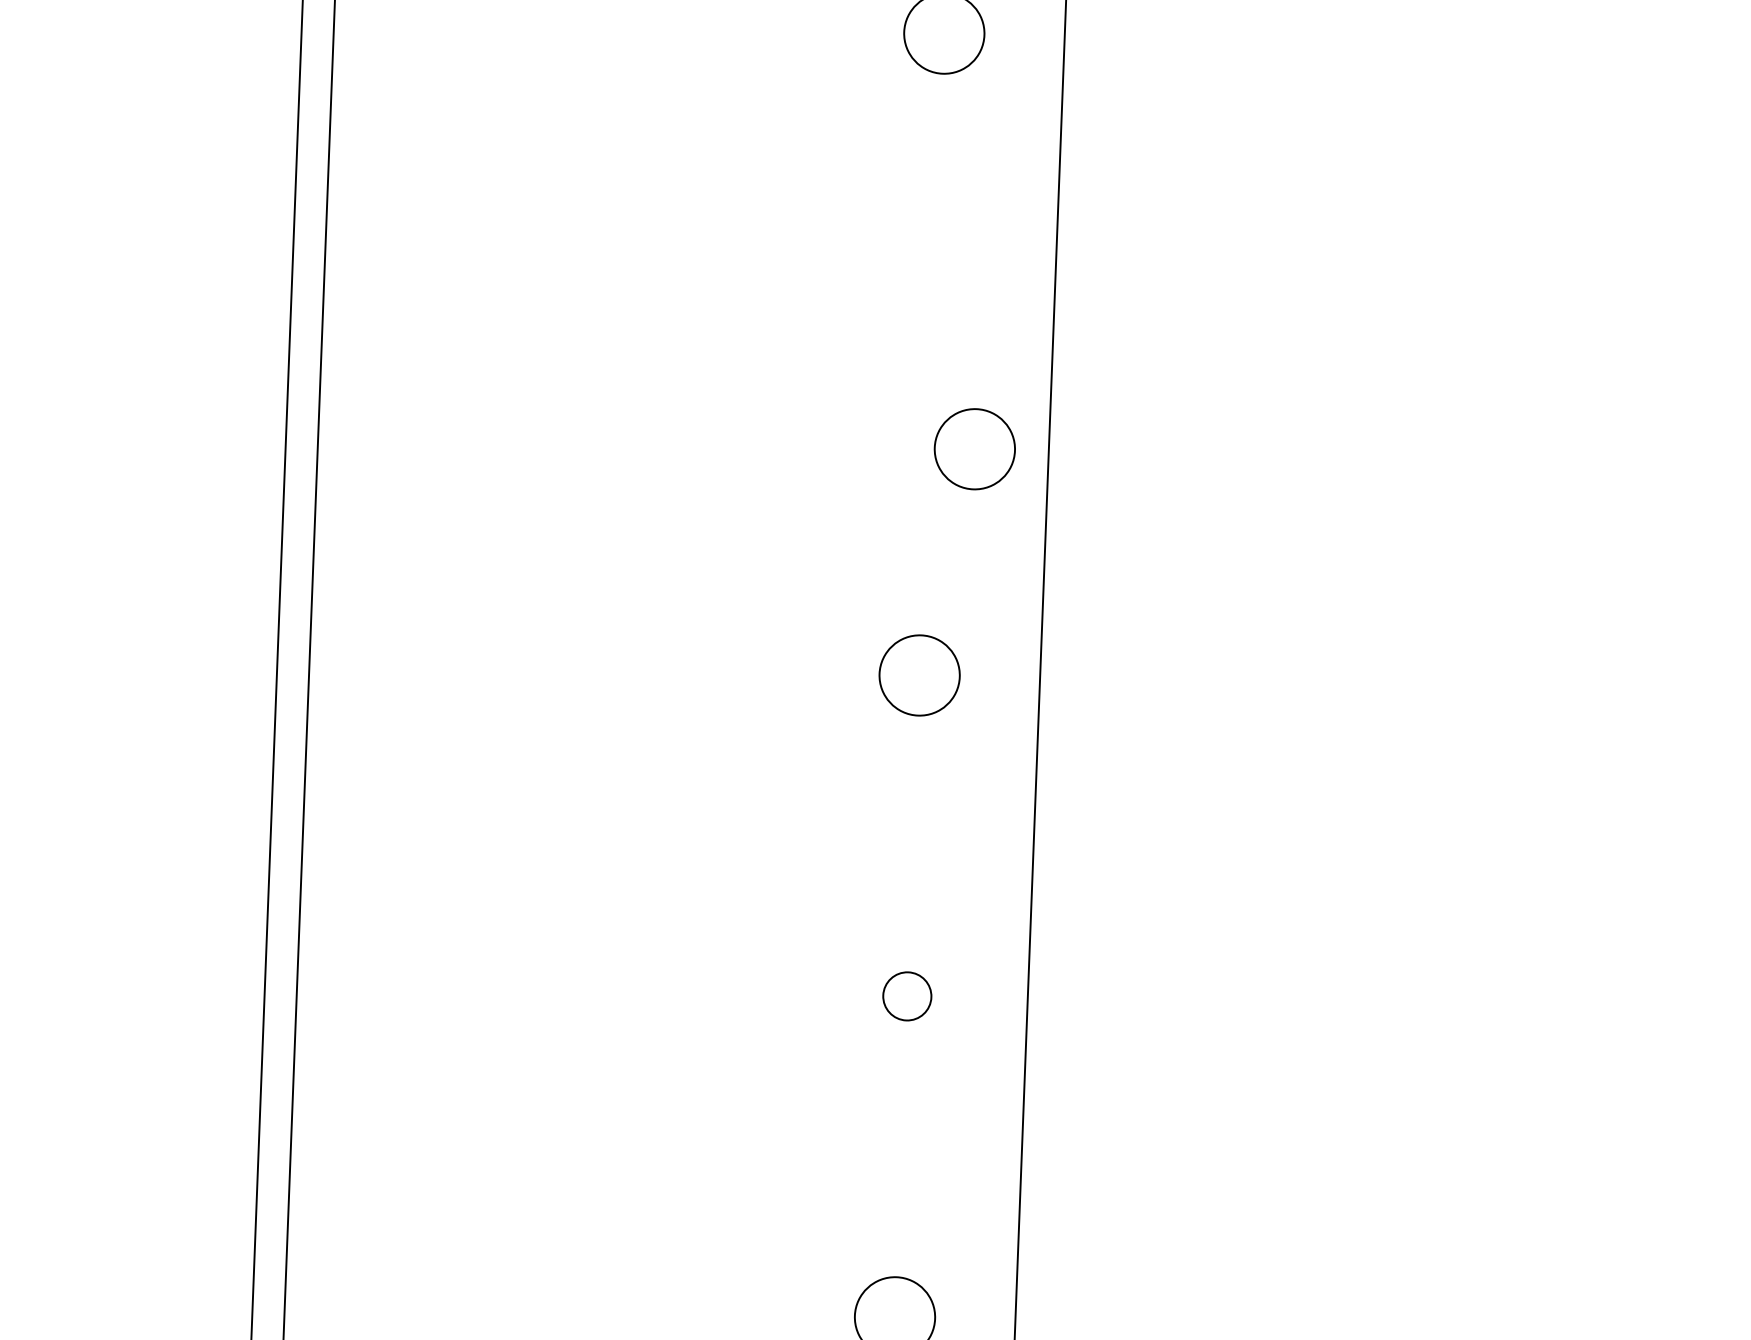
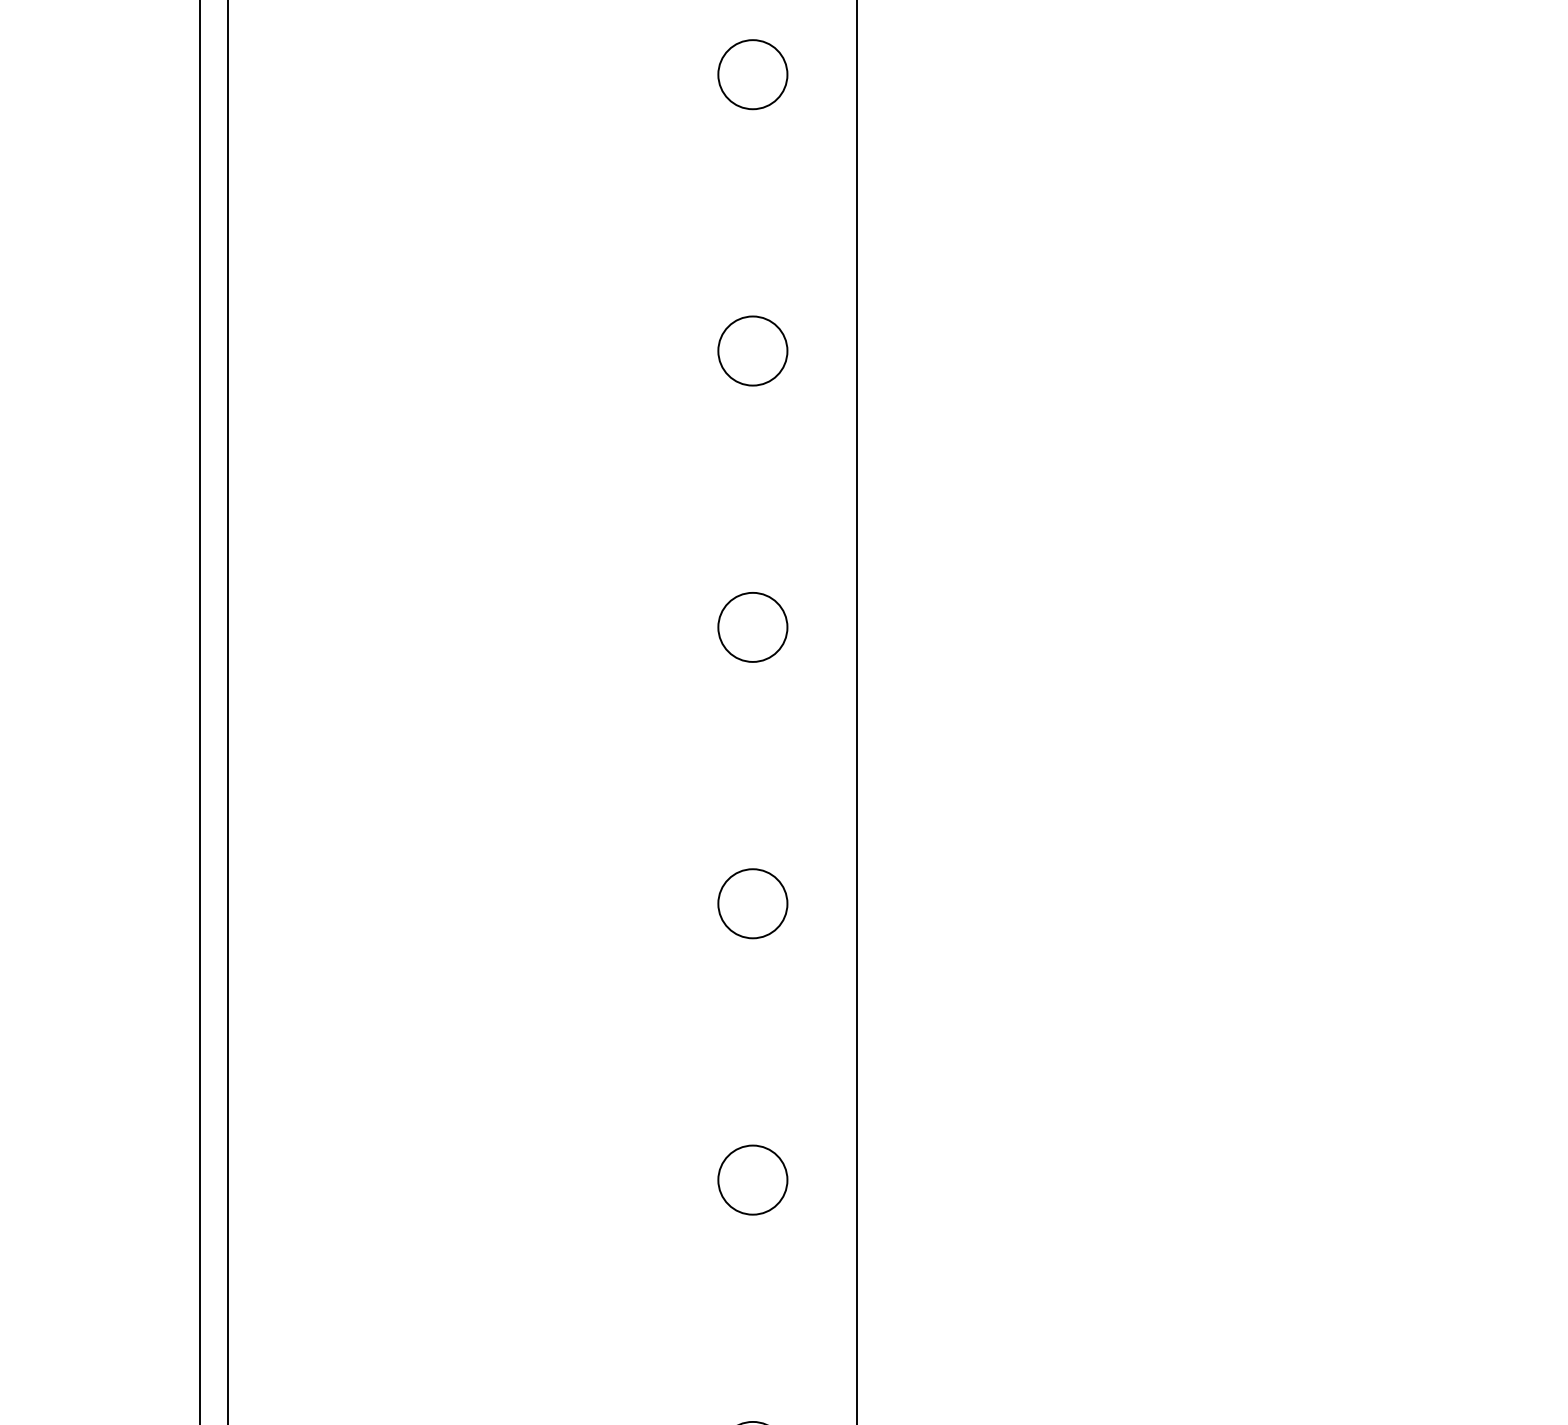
circle: (974, 449) -> (752, 627), moved
circle: (906, 995) -> (752, 1179), size x1.67

